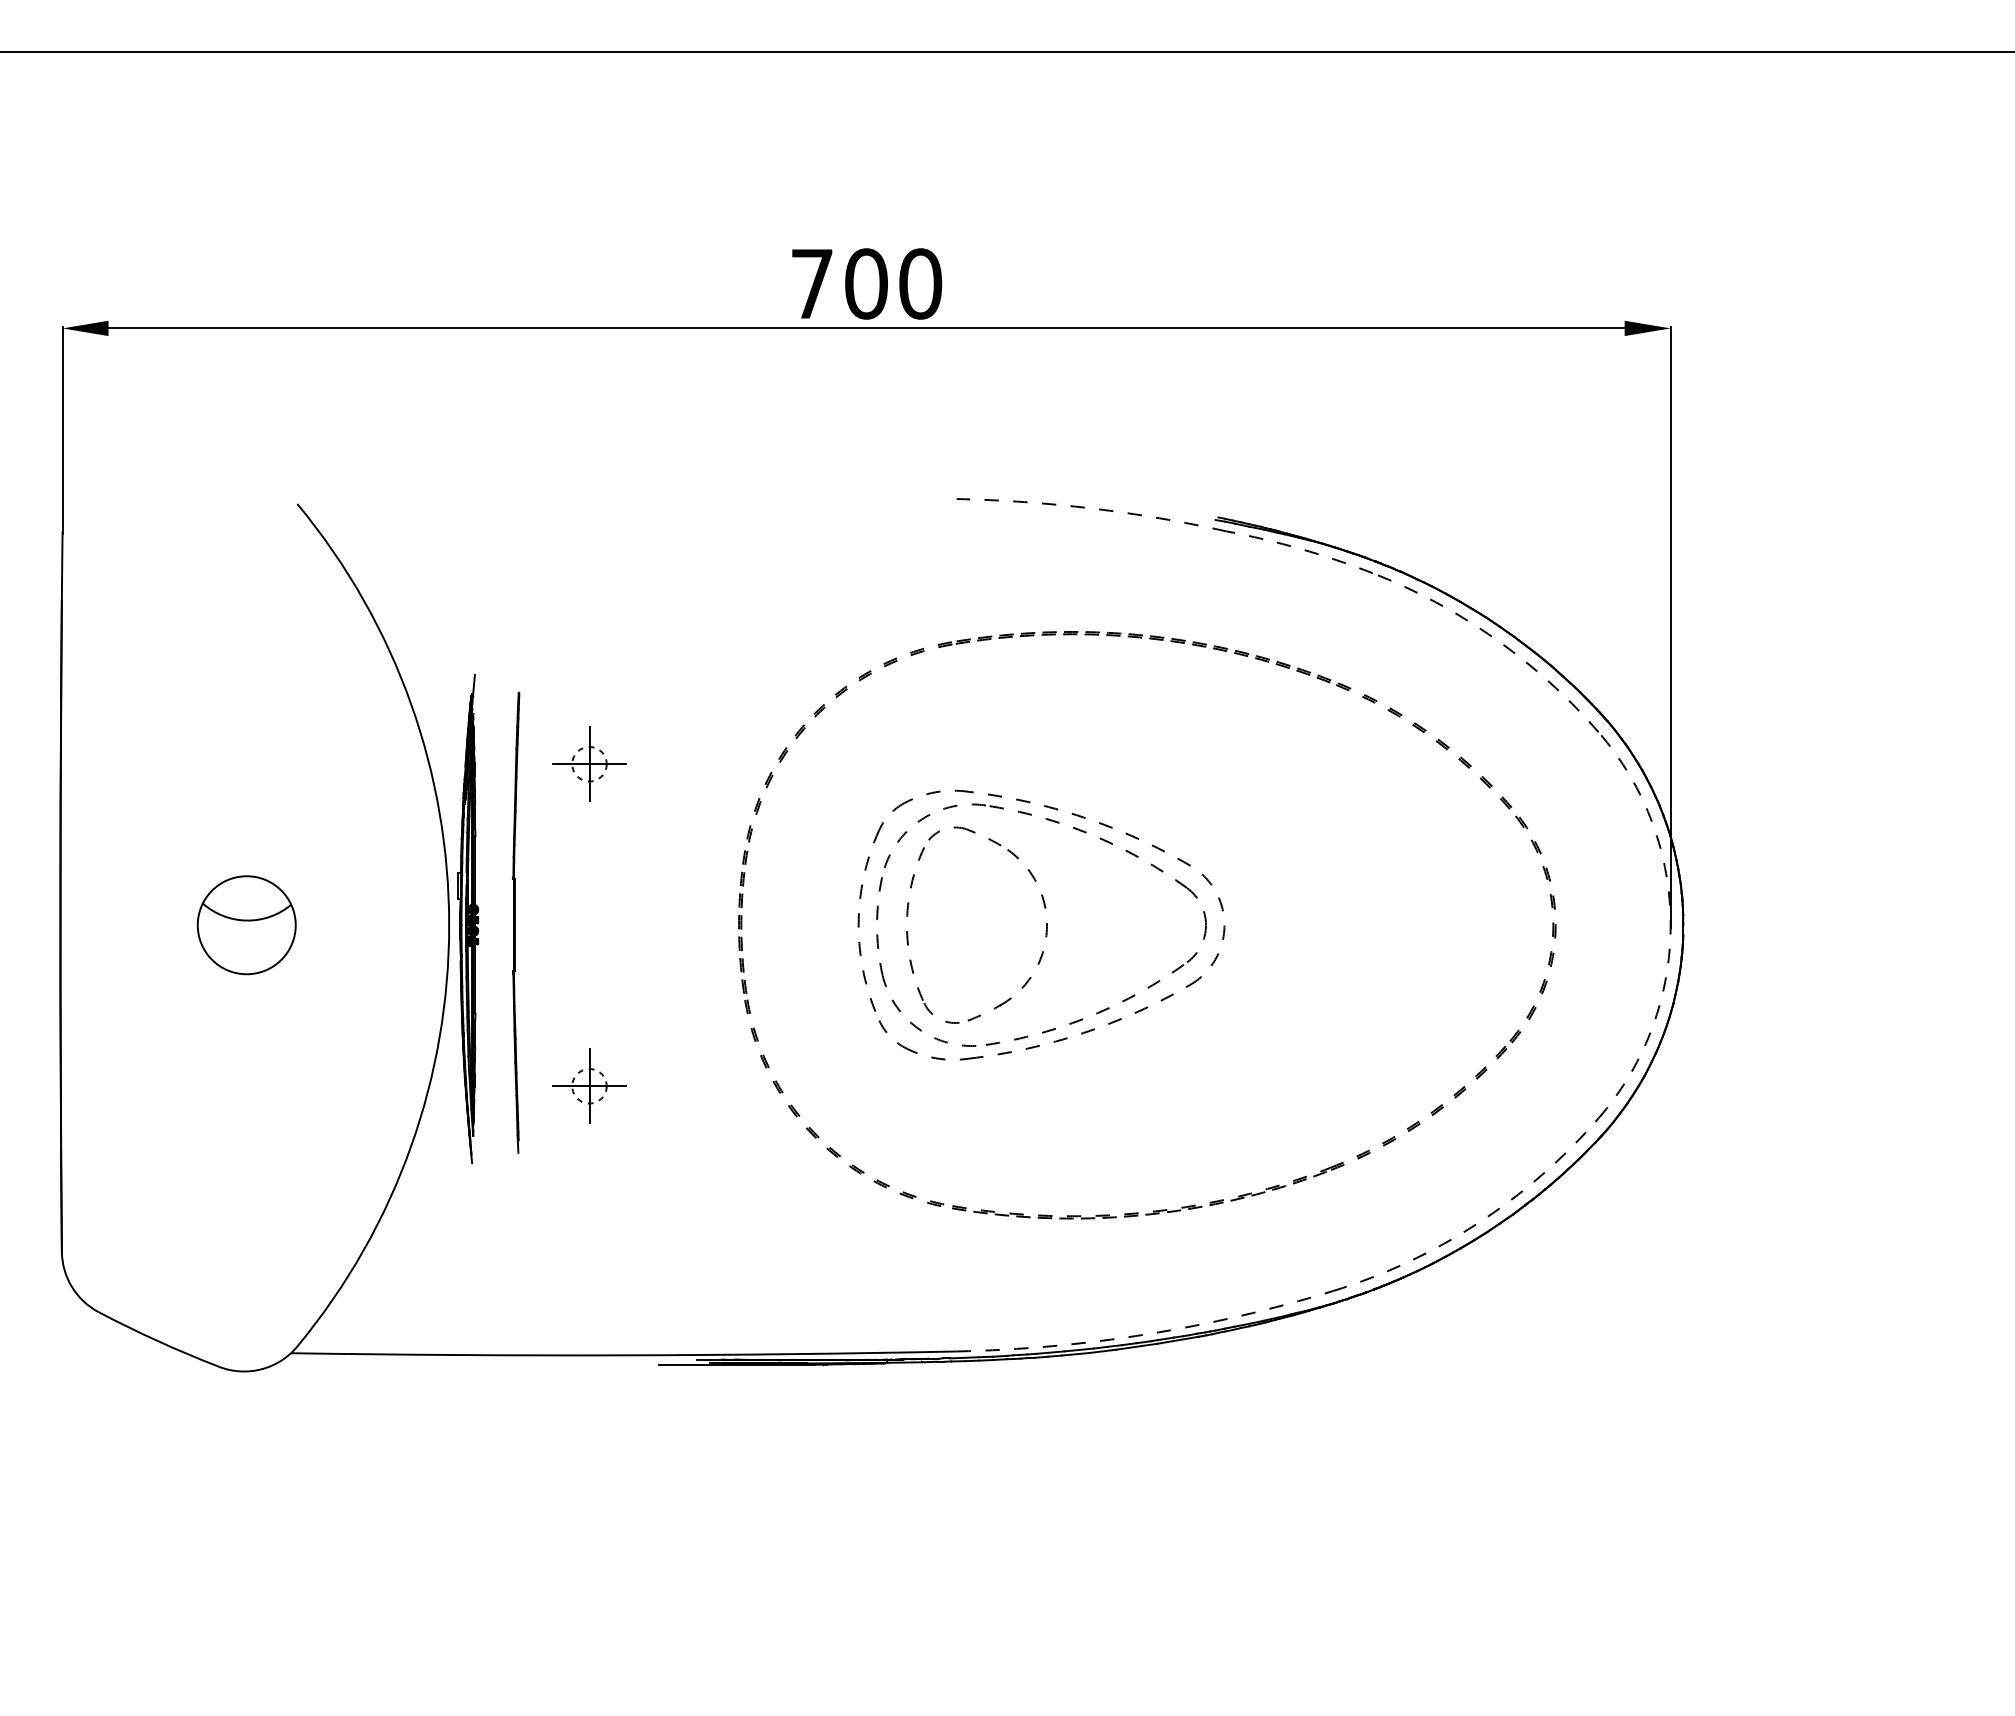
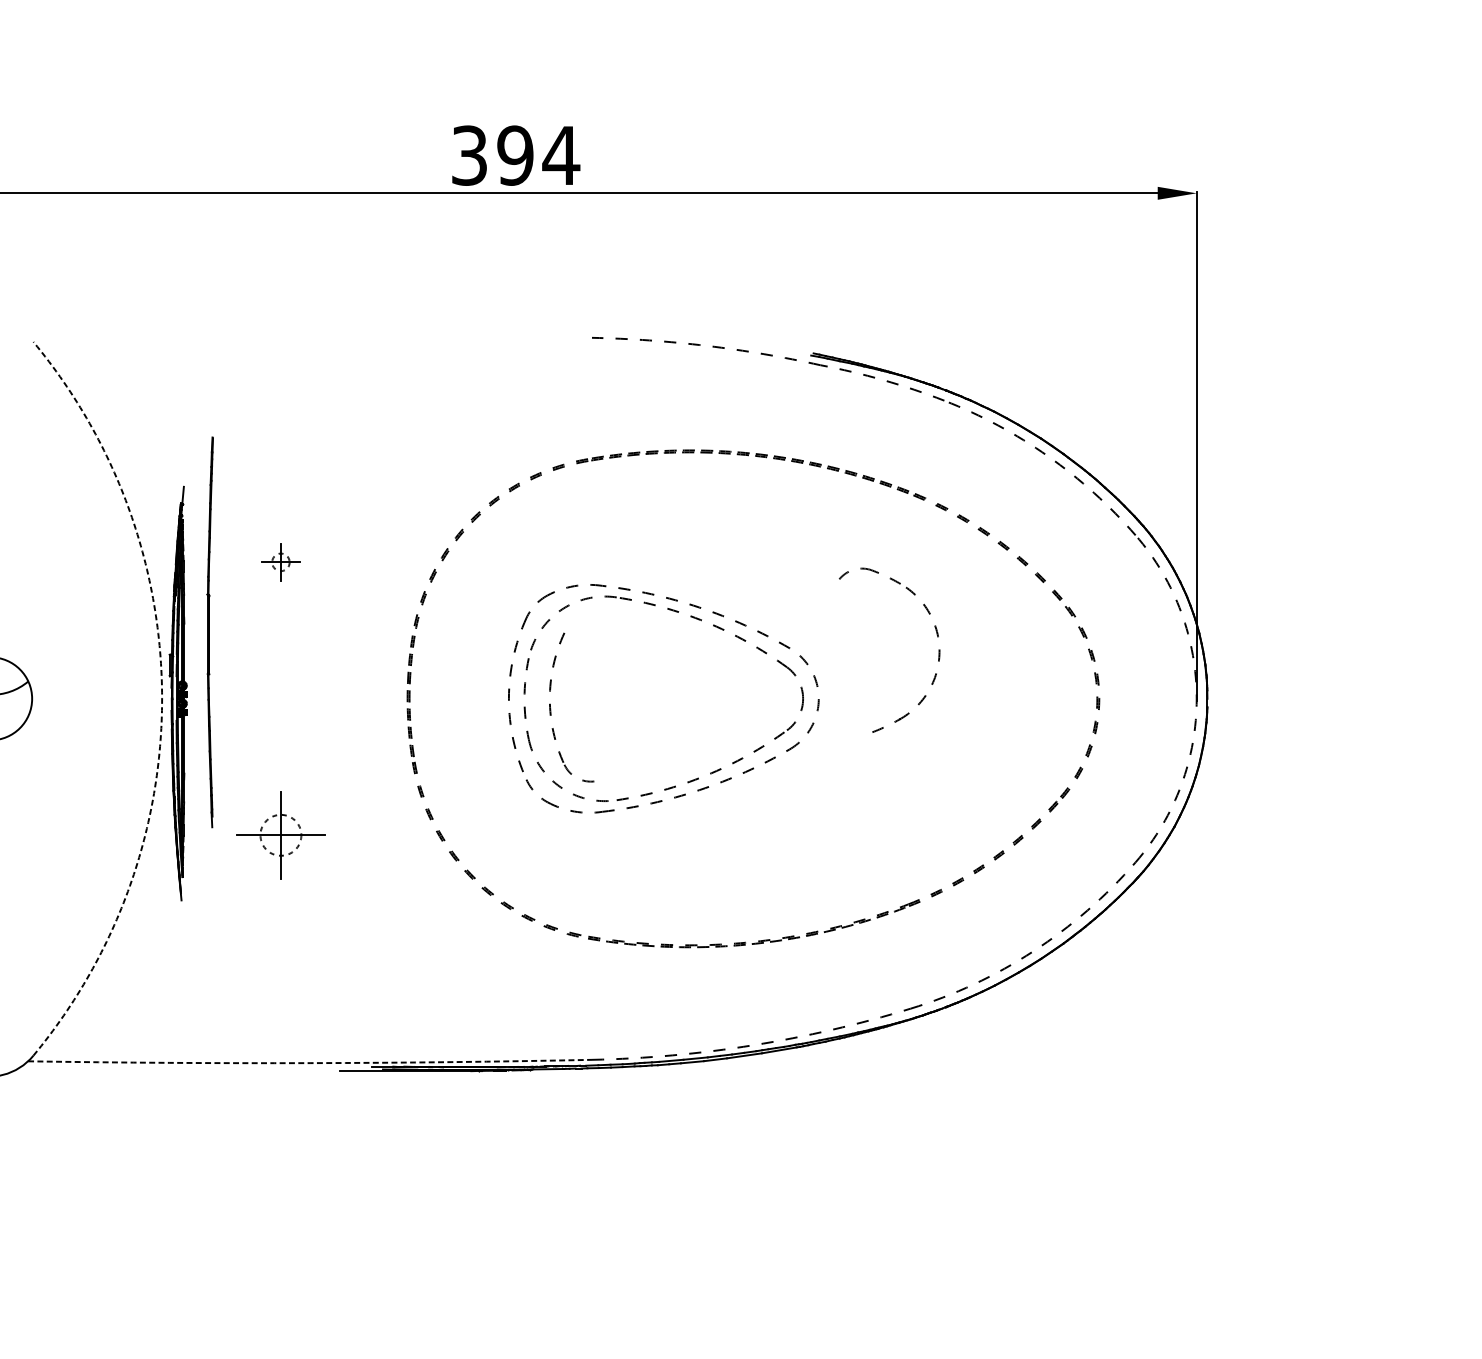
text: (867, 283) -> (516, 155), 700 -> 394
part: (589, 763) -> (280, 561), size x0.6
part: (516, 922) -> (210, 632), moved
arc: (449, 925) -> (162, 699), solid -> dashed
part: (1045, 931) -> (938, 656), moved
part: (589, 1085) -> (280, 834), size x1.4
arc: (623, 1355) -> (309, 1063), solid -> dashed

